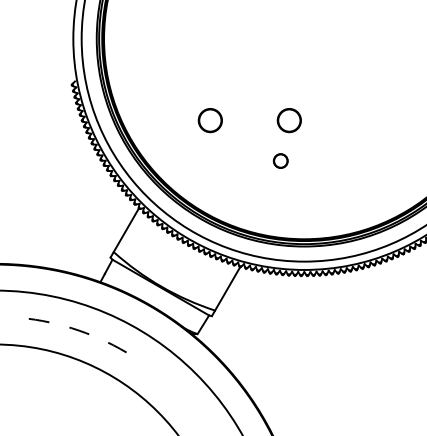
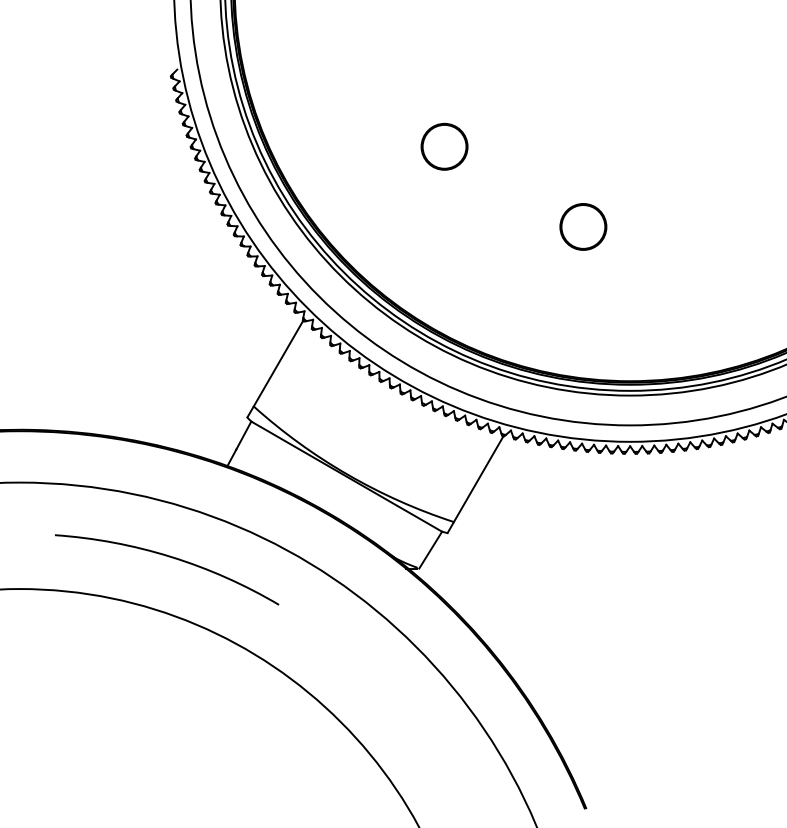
circle: (288, 120) -> (598, 146), removed
circle: (280, 160) -> (583, 225), size x1.67
arc: (71, 328) -> (170, 557), dashed -> solid

